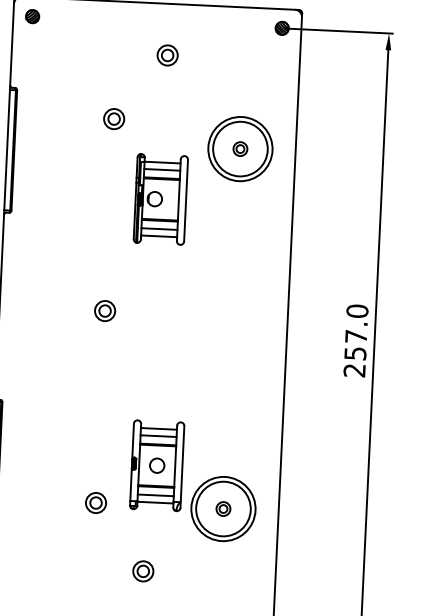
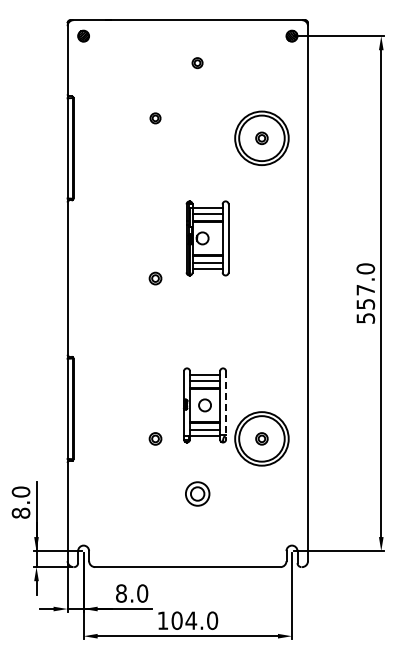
part: (167, 54) -> (197, 62), size x0.6
part: (114, 119) -> (155, 118), size x0.6
part: (160, 199) -> (207, 238), moved
part: (105, 310) -> (155, 278), size x0.7
text: (354, 370) -> (365, 318), 257.0 -> 557.0
line: (182, 467) -> (226, 405), solid -> dashed
part: (96, 502) -> (155, 438), size x0.7
part: (143, 570) -> (197, 493), size x1.4

